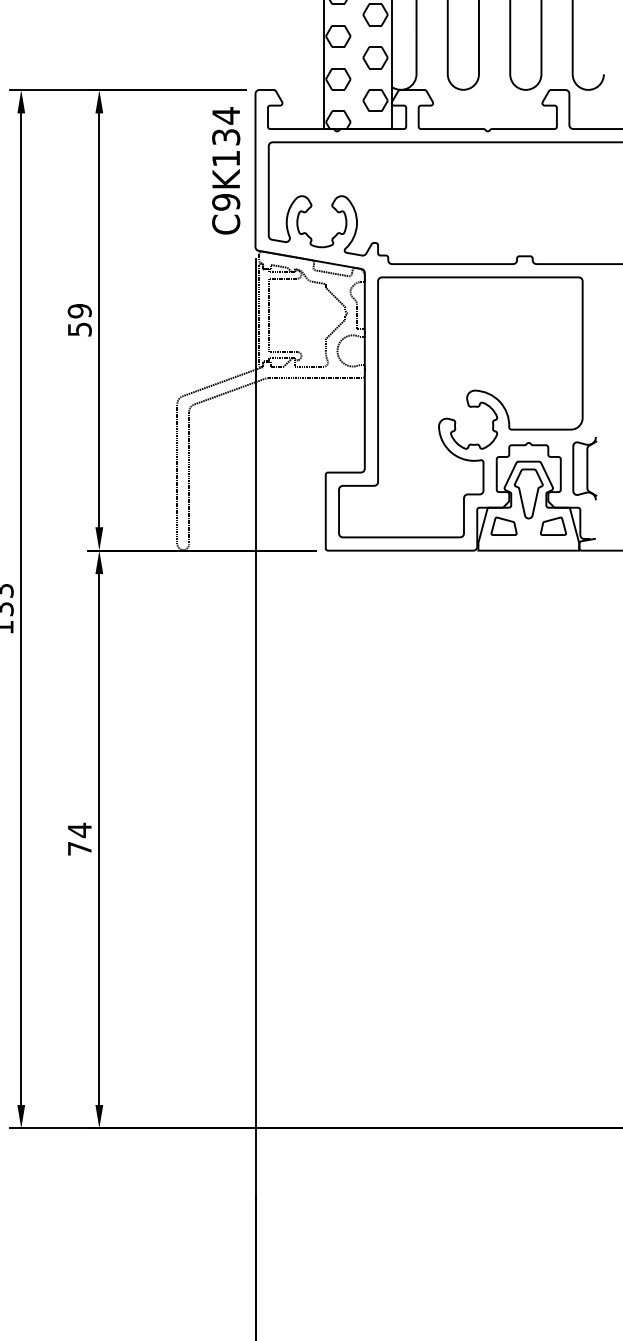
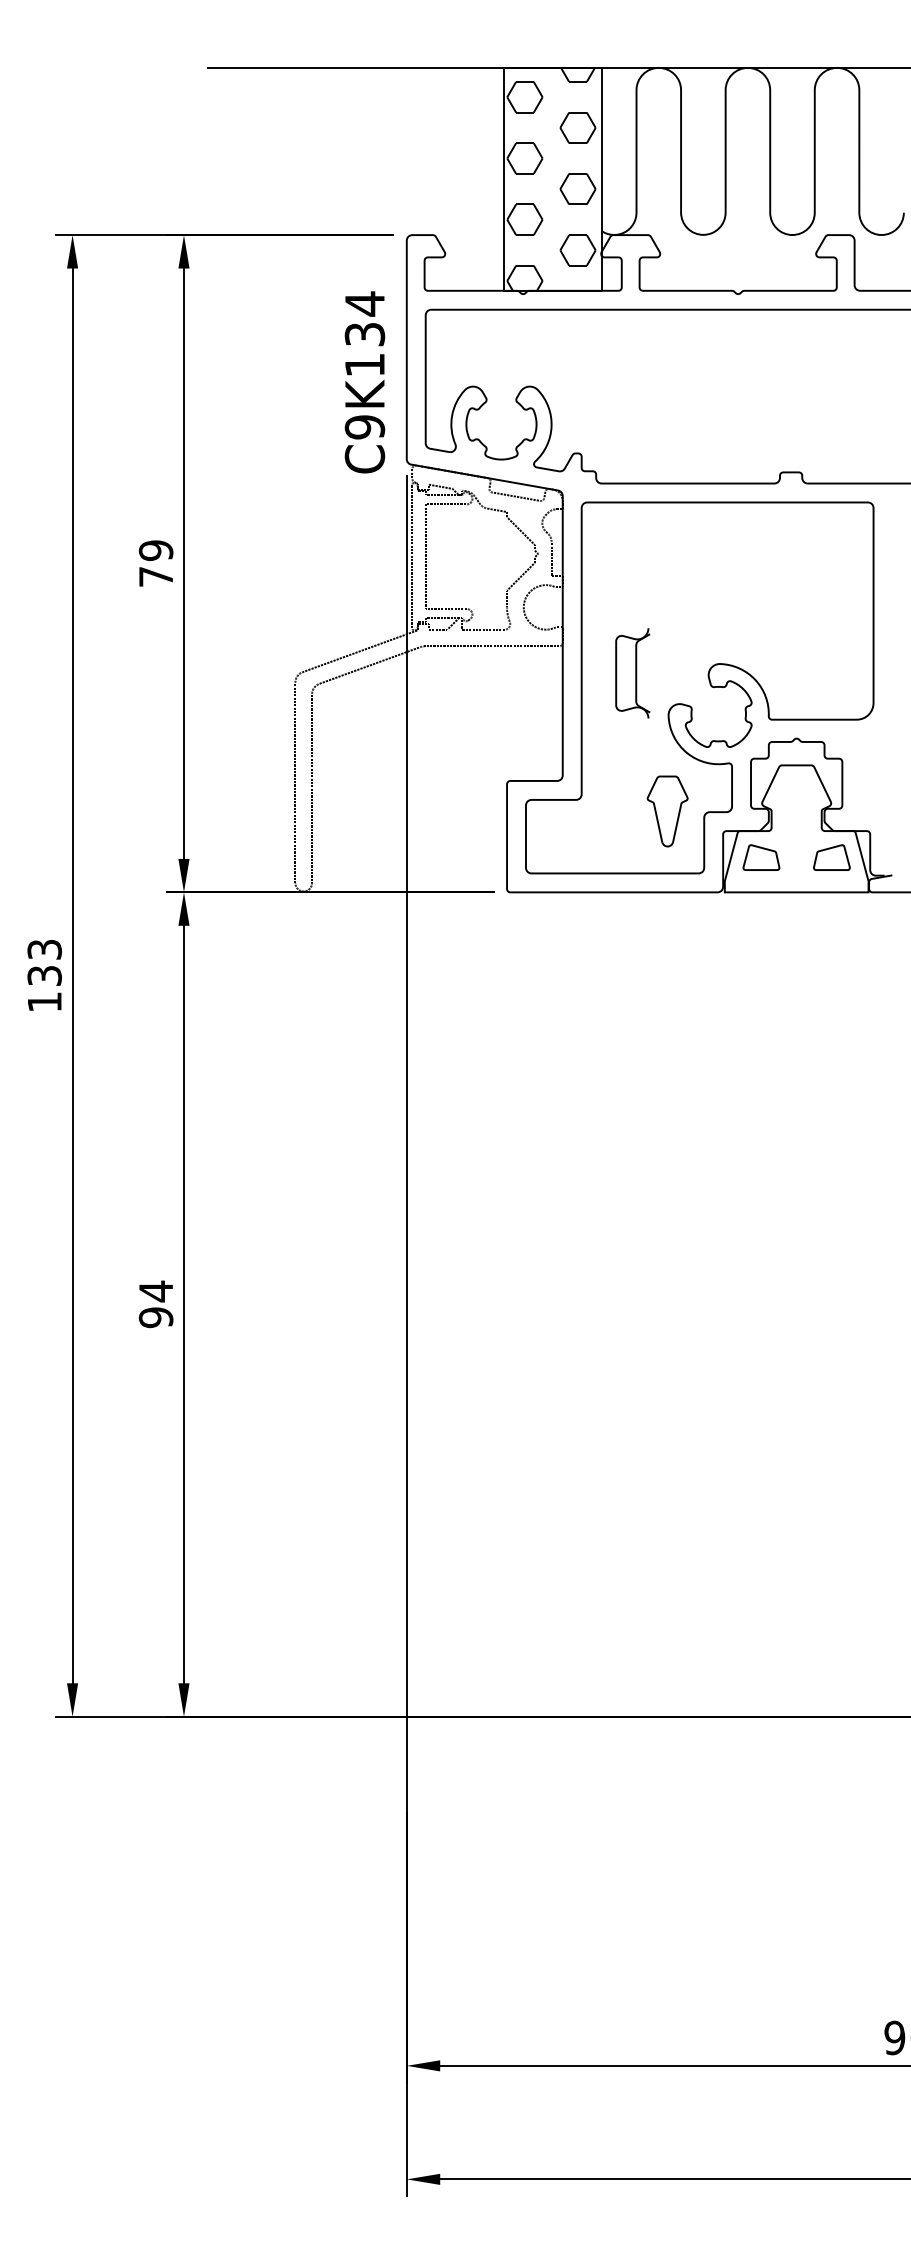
text: (225, 170) -> (364, 382), moved
text: (80, 329) -> (156, 576), 59 -> 79
part: (584, 468) -> (632, 673), moved
part: (528, 493) -> (667, 811), moved
text: (79, 848) -> (155, 1317), 74 -> 94

